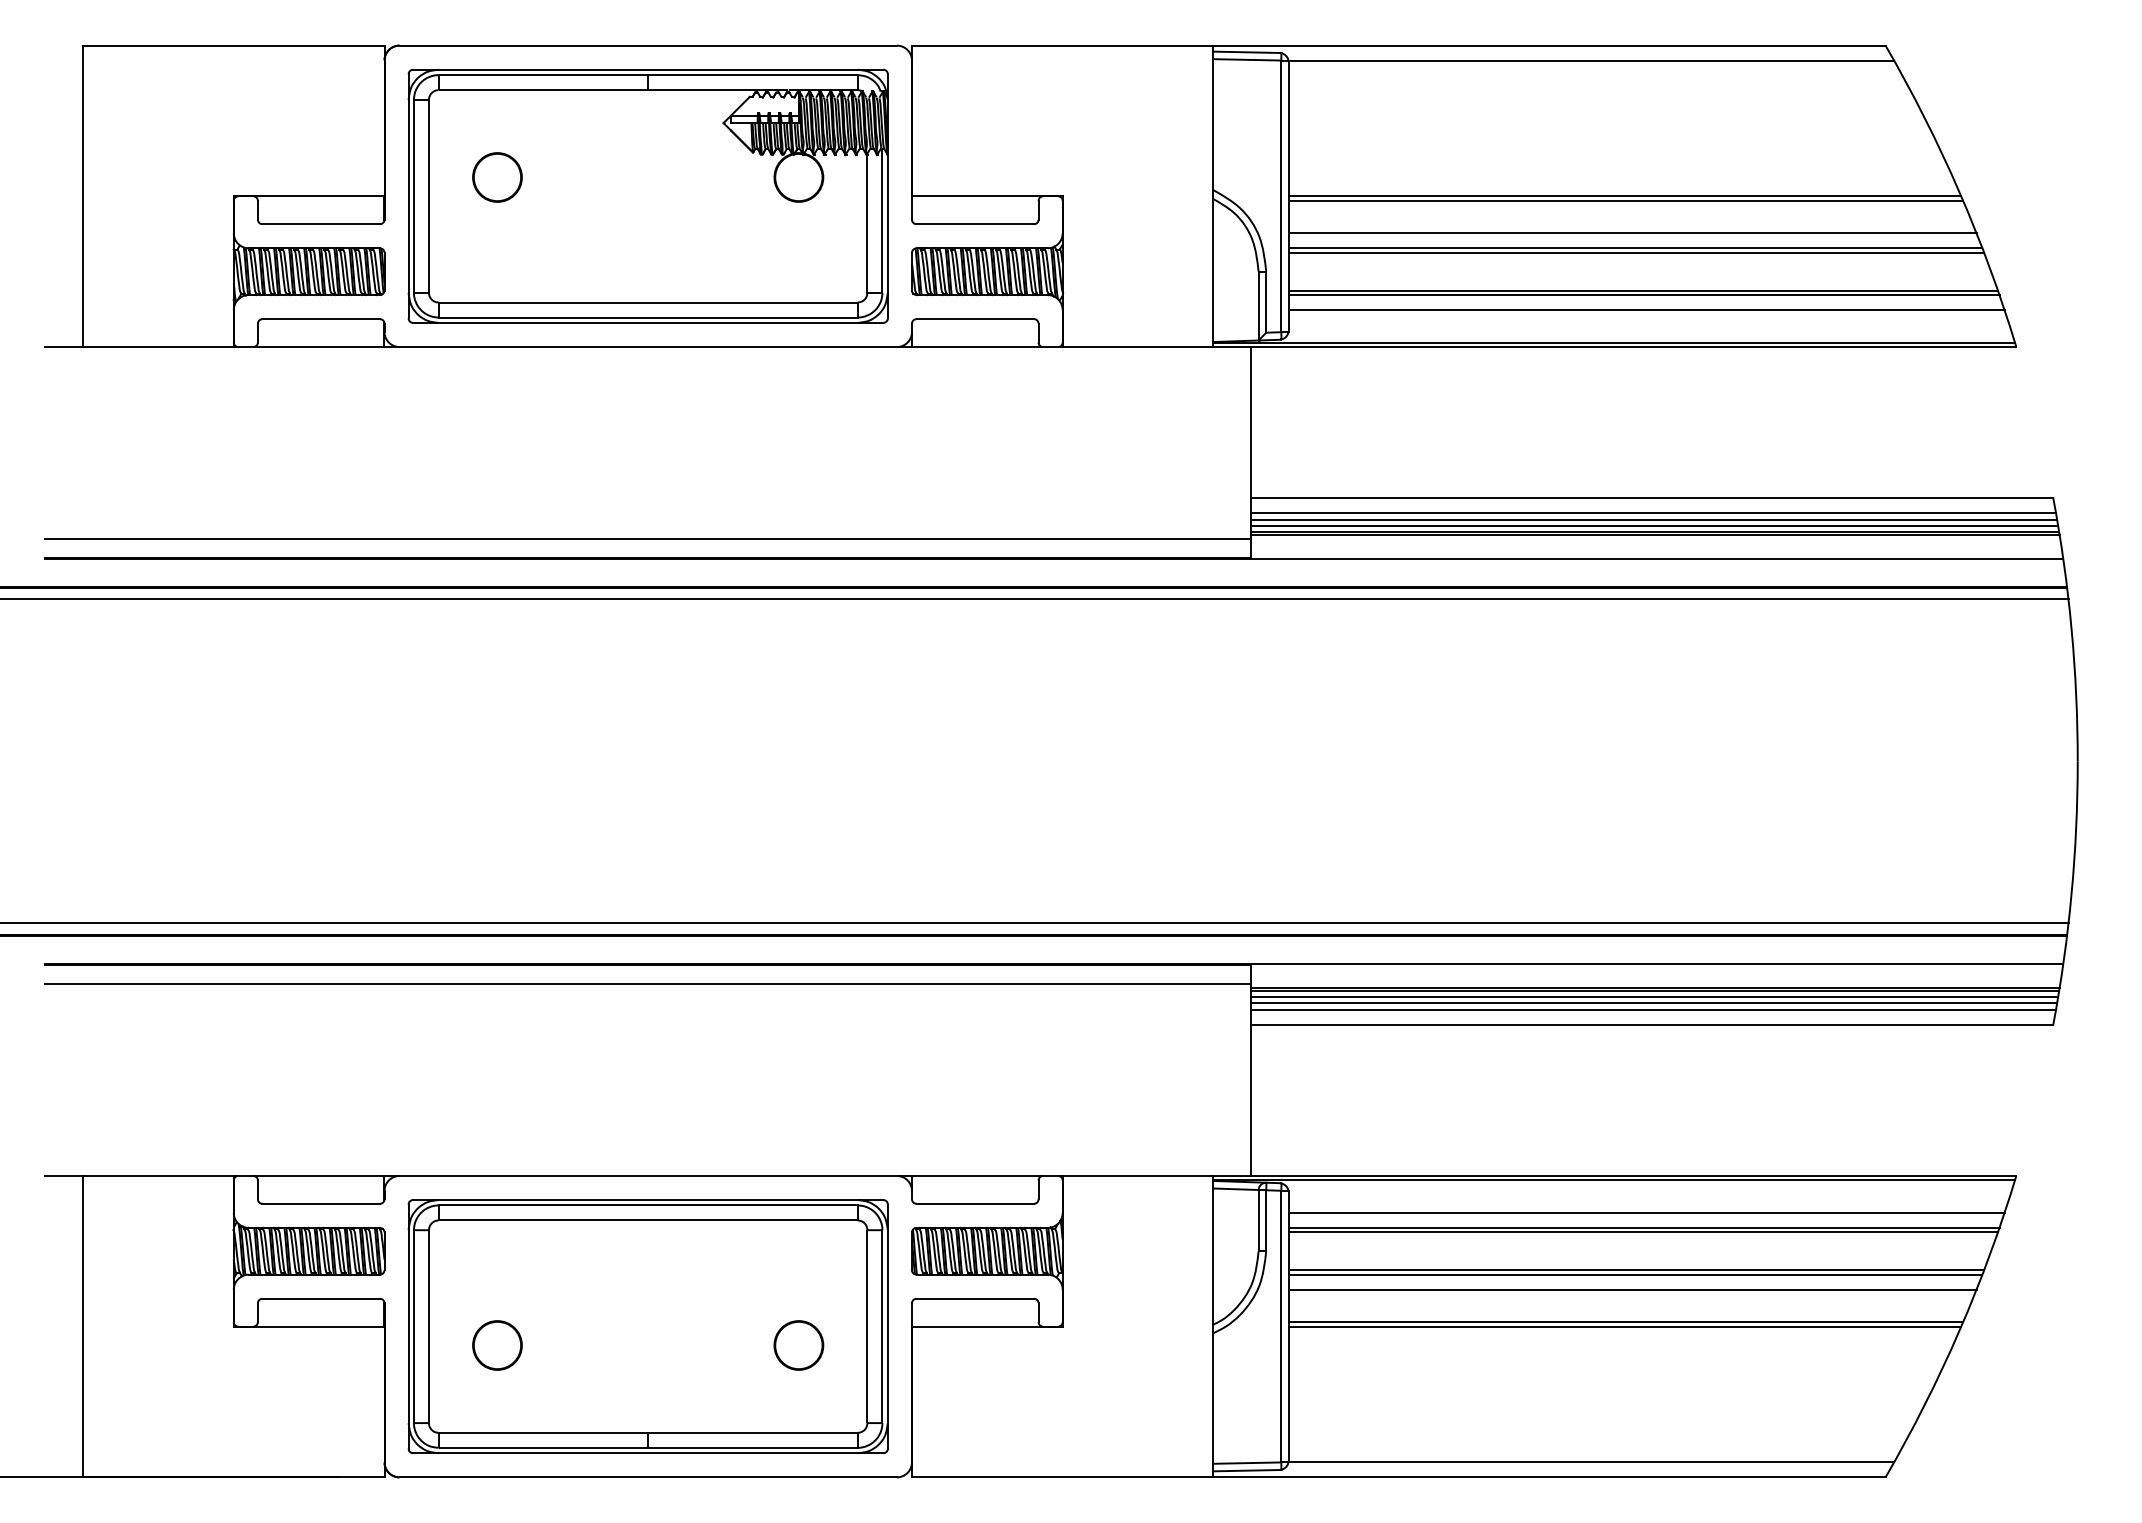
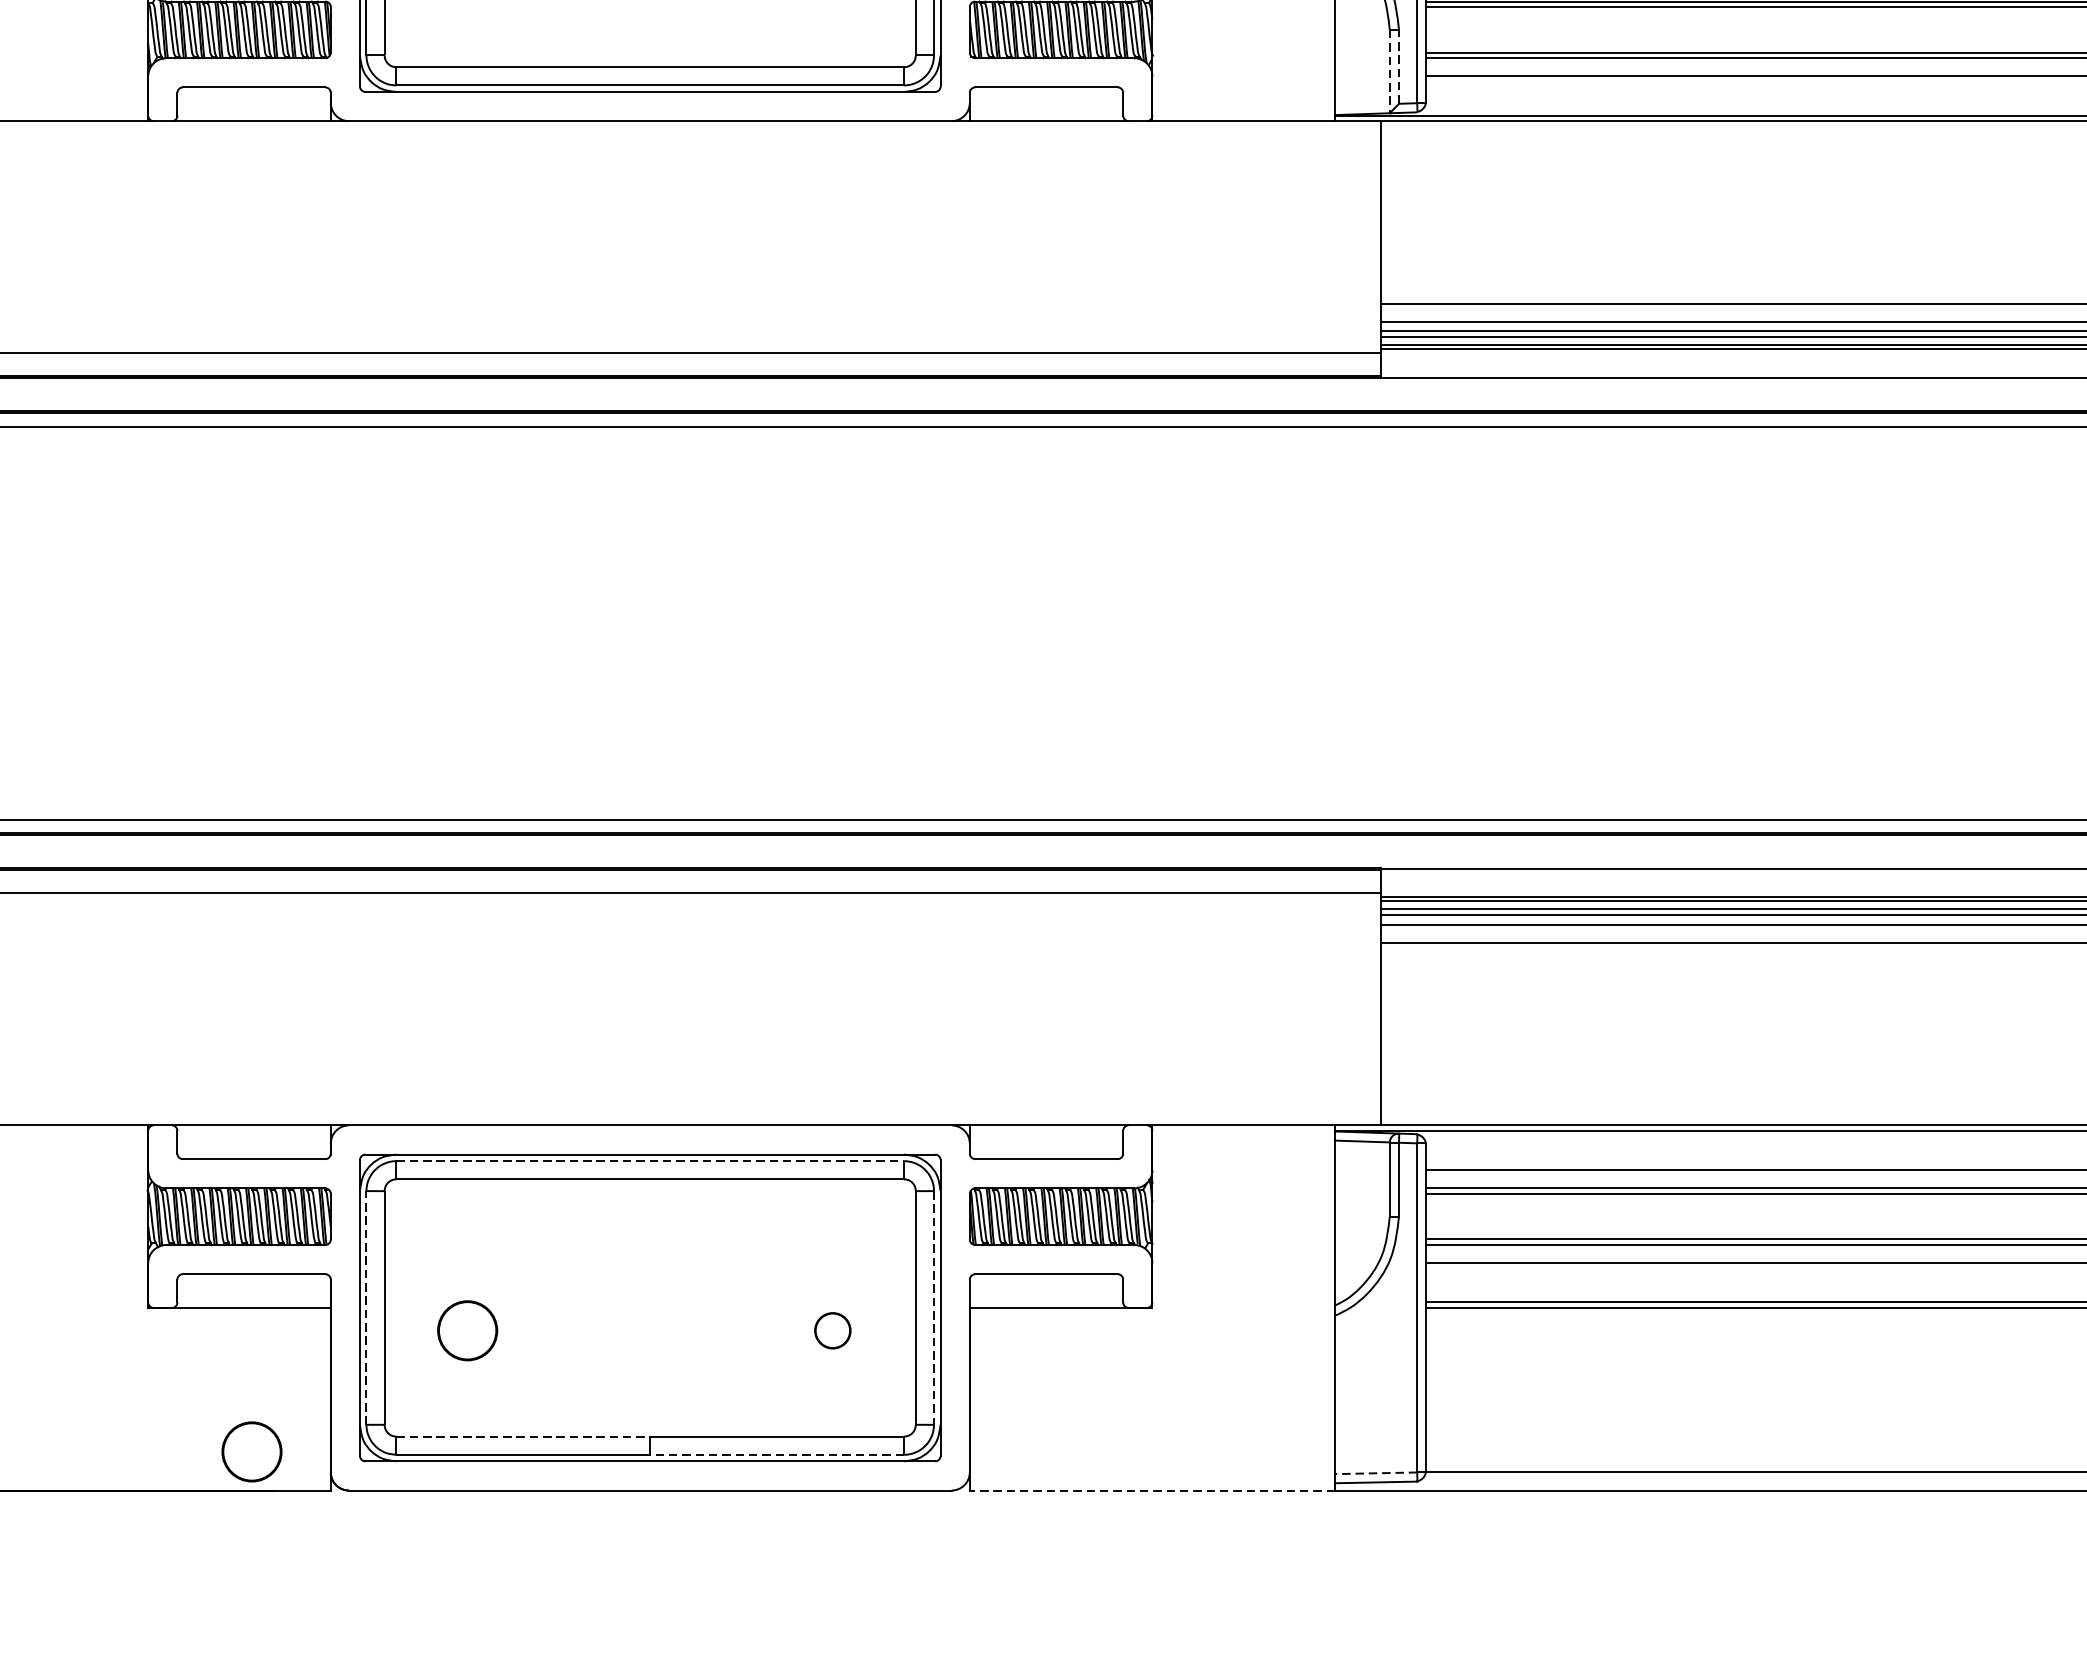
line: (1266, 302) -> (1399, 67), solid -> dashed
line: (1258, 306) -> (1389, 72), solid -> dashed
line: (648, 1205) -> (650, 1161), solid -> dashed
line: (413, 1326) -> (365, 1307), solid -> dashed
line: (882, 1327) -> (934, 1308), solid -> dashed
part: (798, 1345) -> (832, 1330), size x0.6
line: (543, 1432) -> (523, 1436), solid -> dashed
circle: (319, 1445) -> (252, 1451), added
line: (752, 1447) -> (776, 1454), solid -> dashed
line: (1247, 1463) -> (1376, 1473), solid -> dashed
line: (1062, 1477) -> (1152, 1490), solid -> dashed

